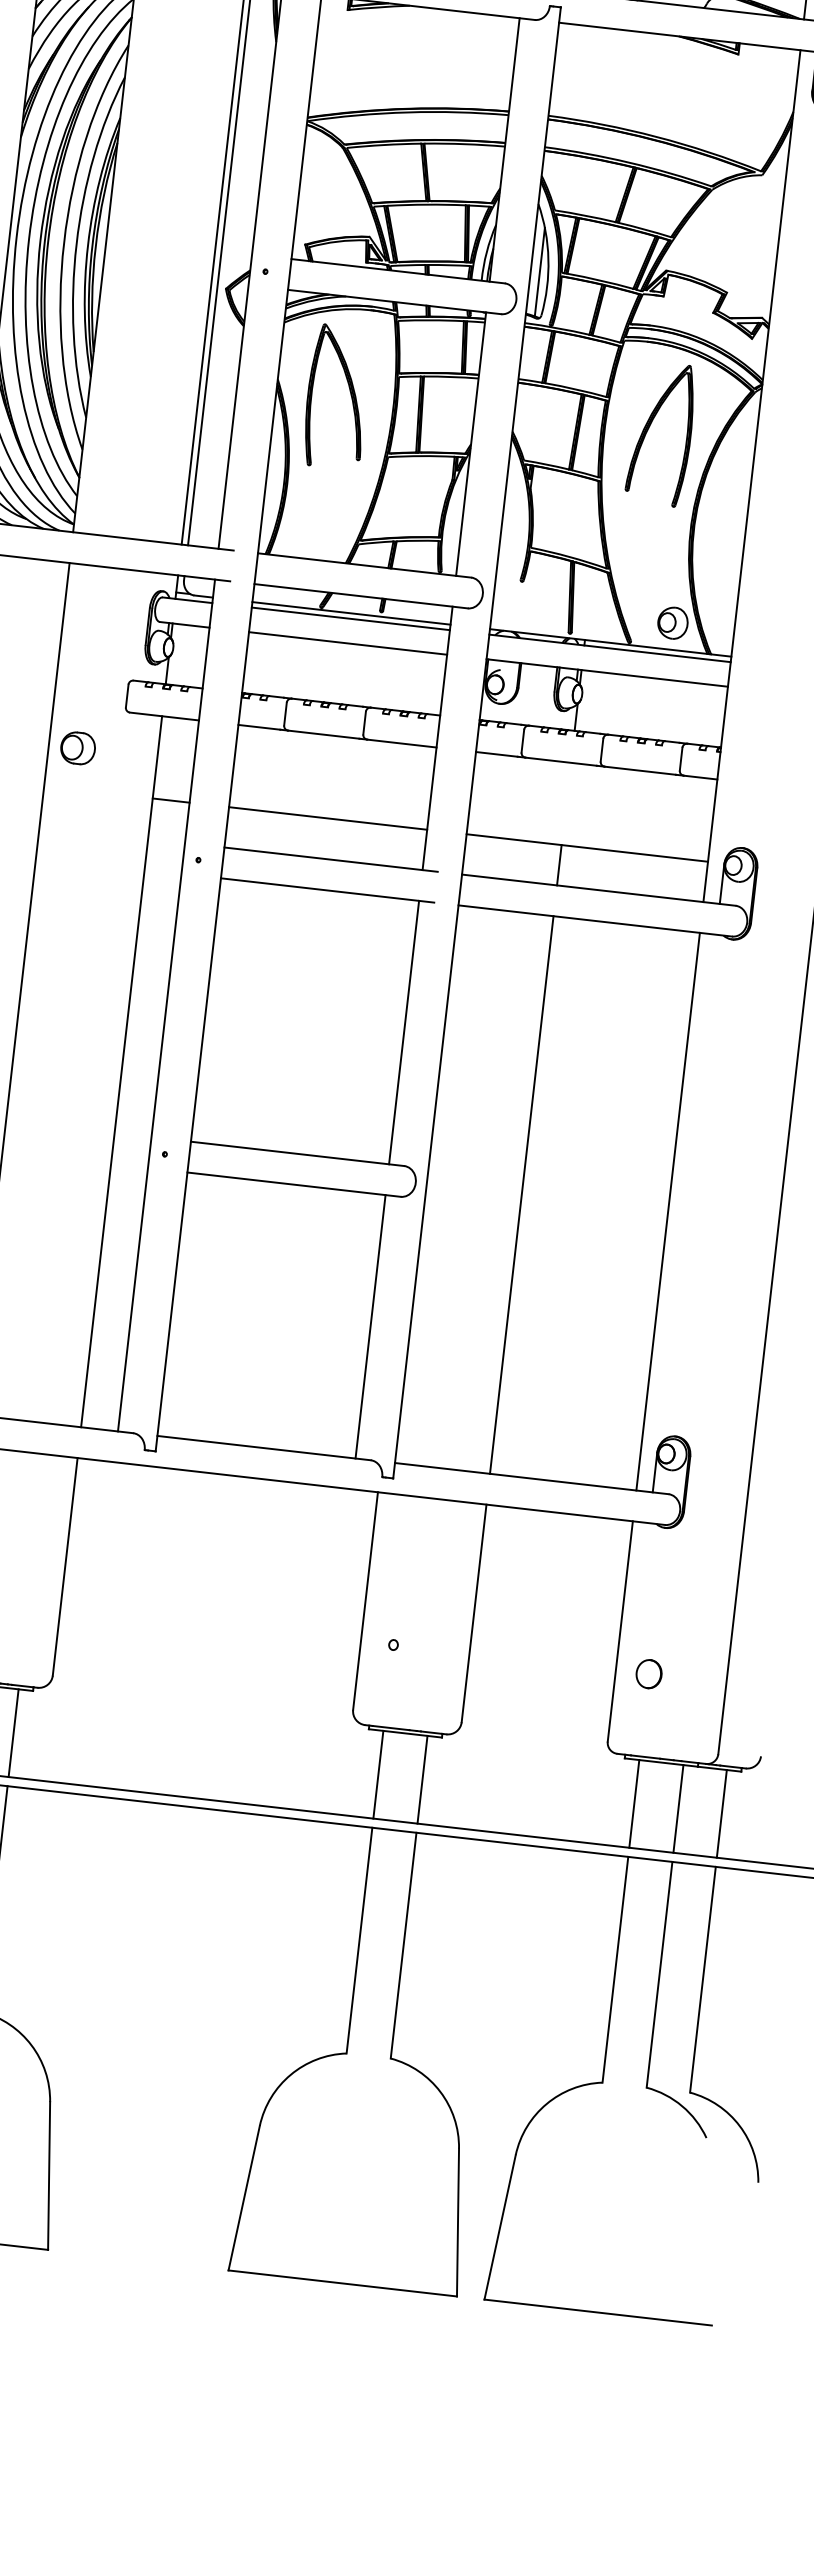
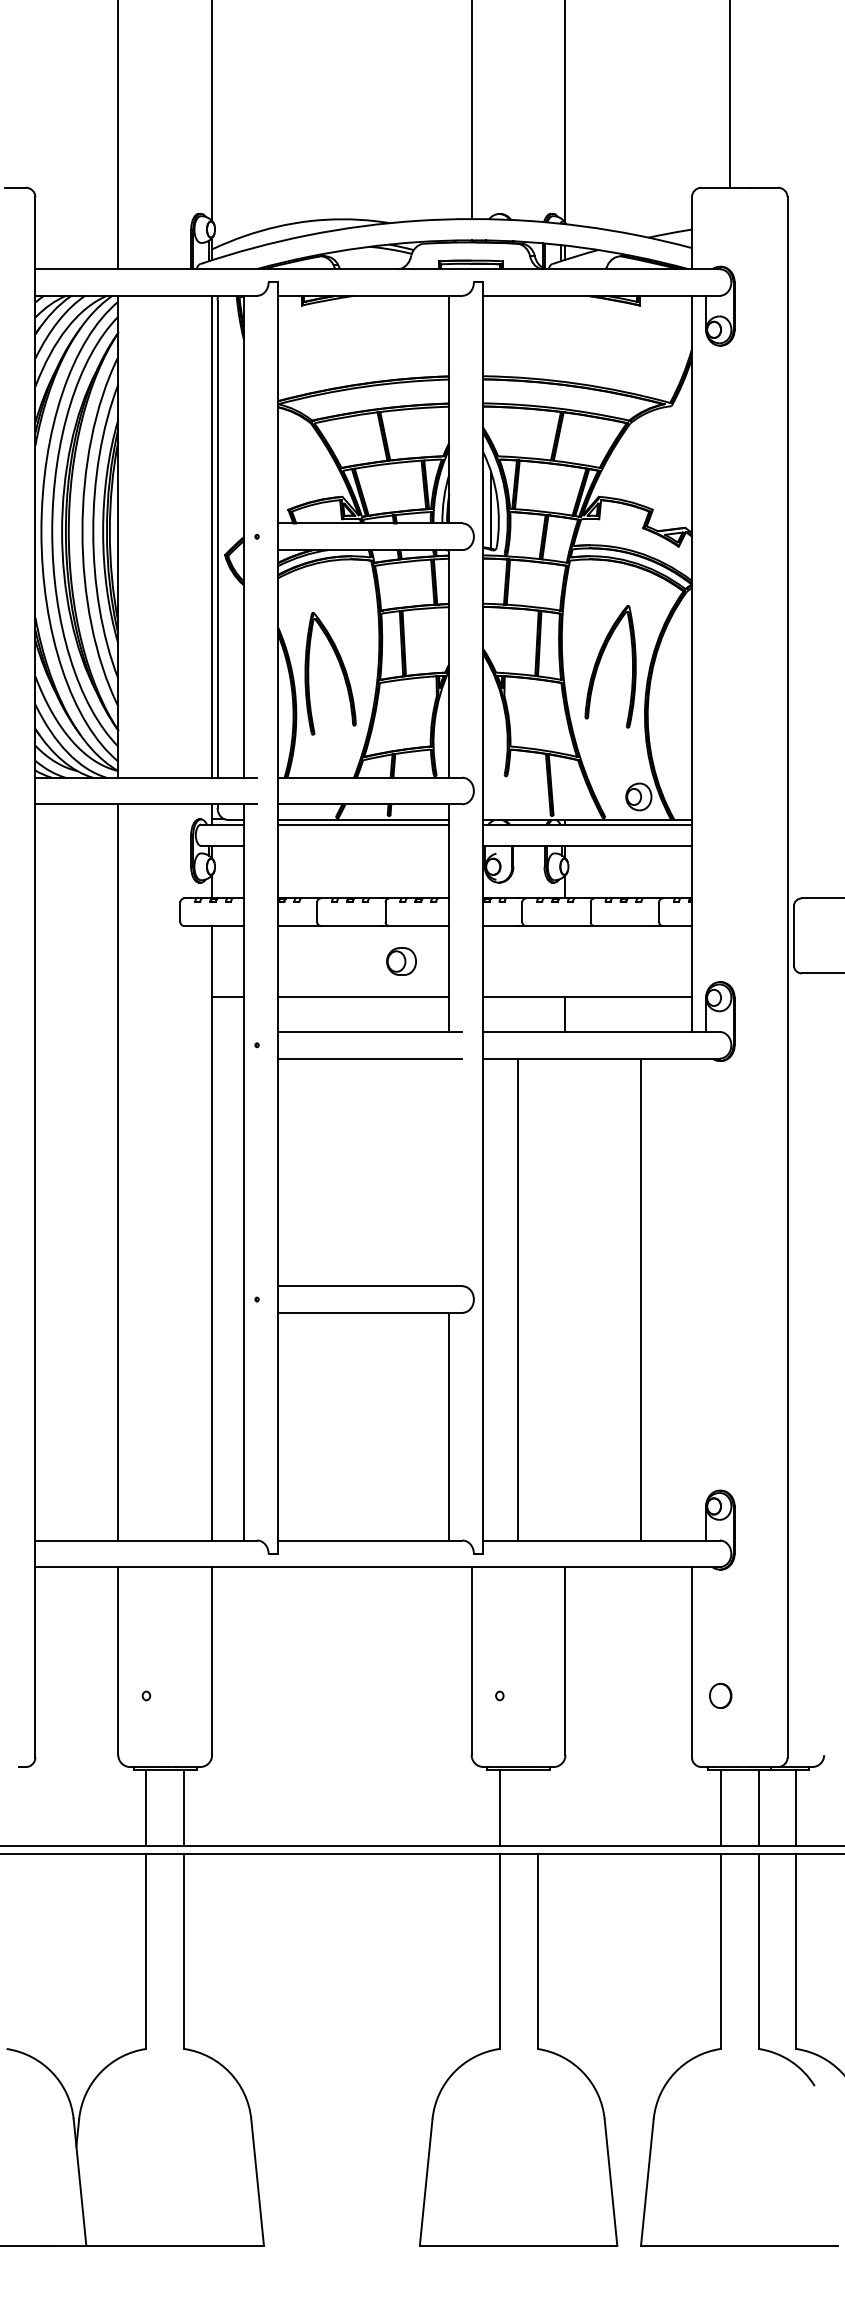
part: (349, 392) -> (340, 668), moved
part: (650, 427) -> (600, 662), moved
line: (347, 642) -> (363, 845), removed
part: (78, 748) -> (401, 961), moved
line: (404, 1032) -> (449, 1172), removed
line: (521, 1194) -> (518, 1299), moved
line: (667, 1211) -> (640, 1299), moved
line: (422, 1779) -> (537, 1807), removed

